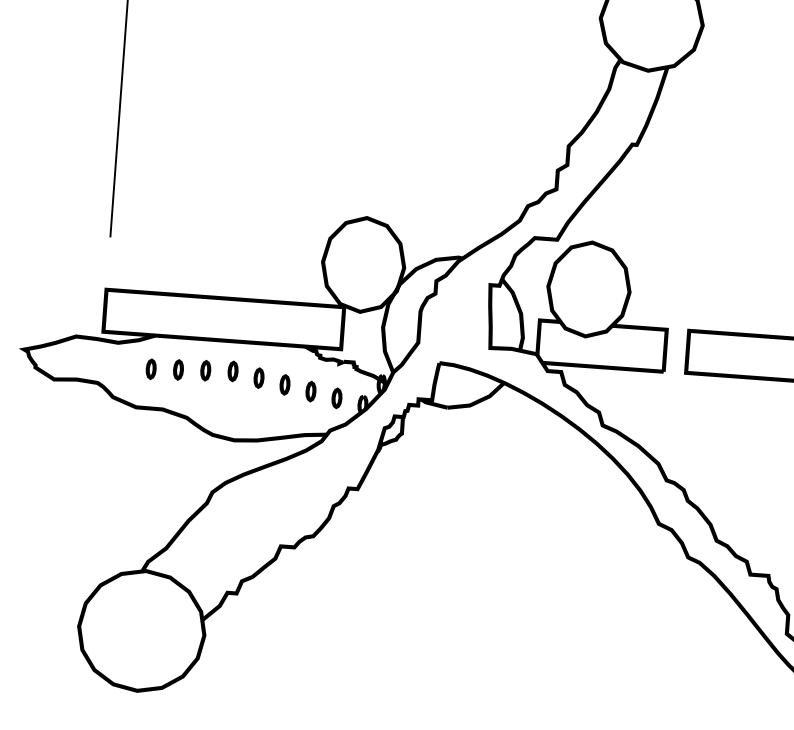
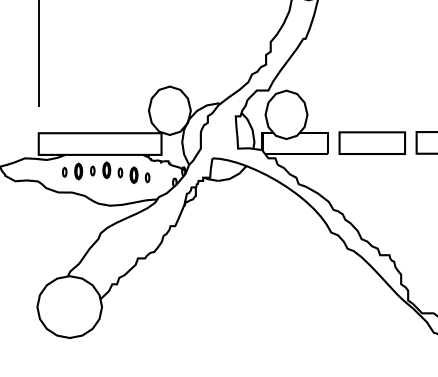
part: (177, 369) -> (78, 171), size x1.6
part: (232, 371) -> (106, 170), size x1.6
part: (283, 385) -> (133, 175), size x1.6
part: (335, 396) -> (160, 179), removed

